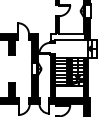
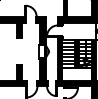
fill: (67, 37) -> (75, 20), added

